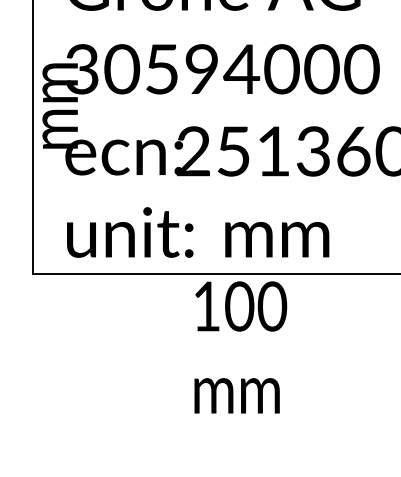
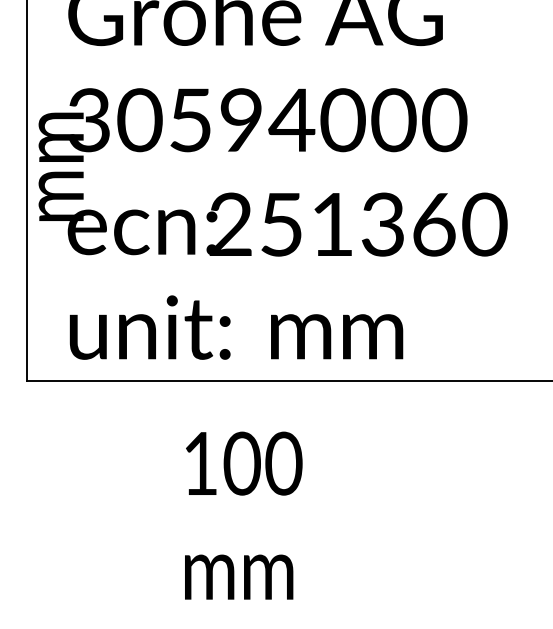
text: (240, 347) -> (243, 515), moved

